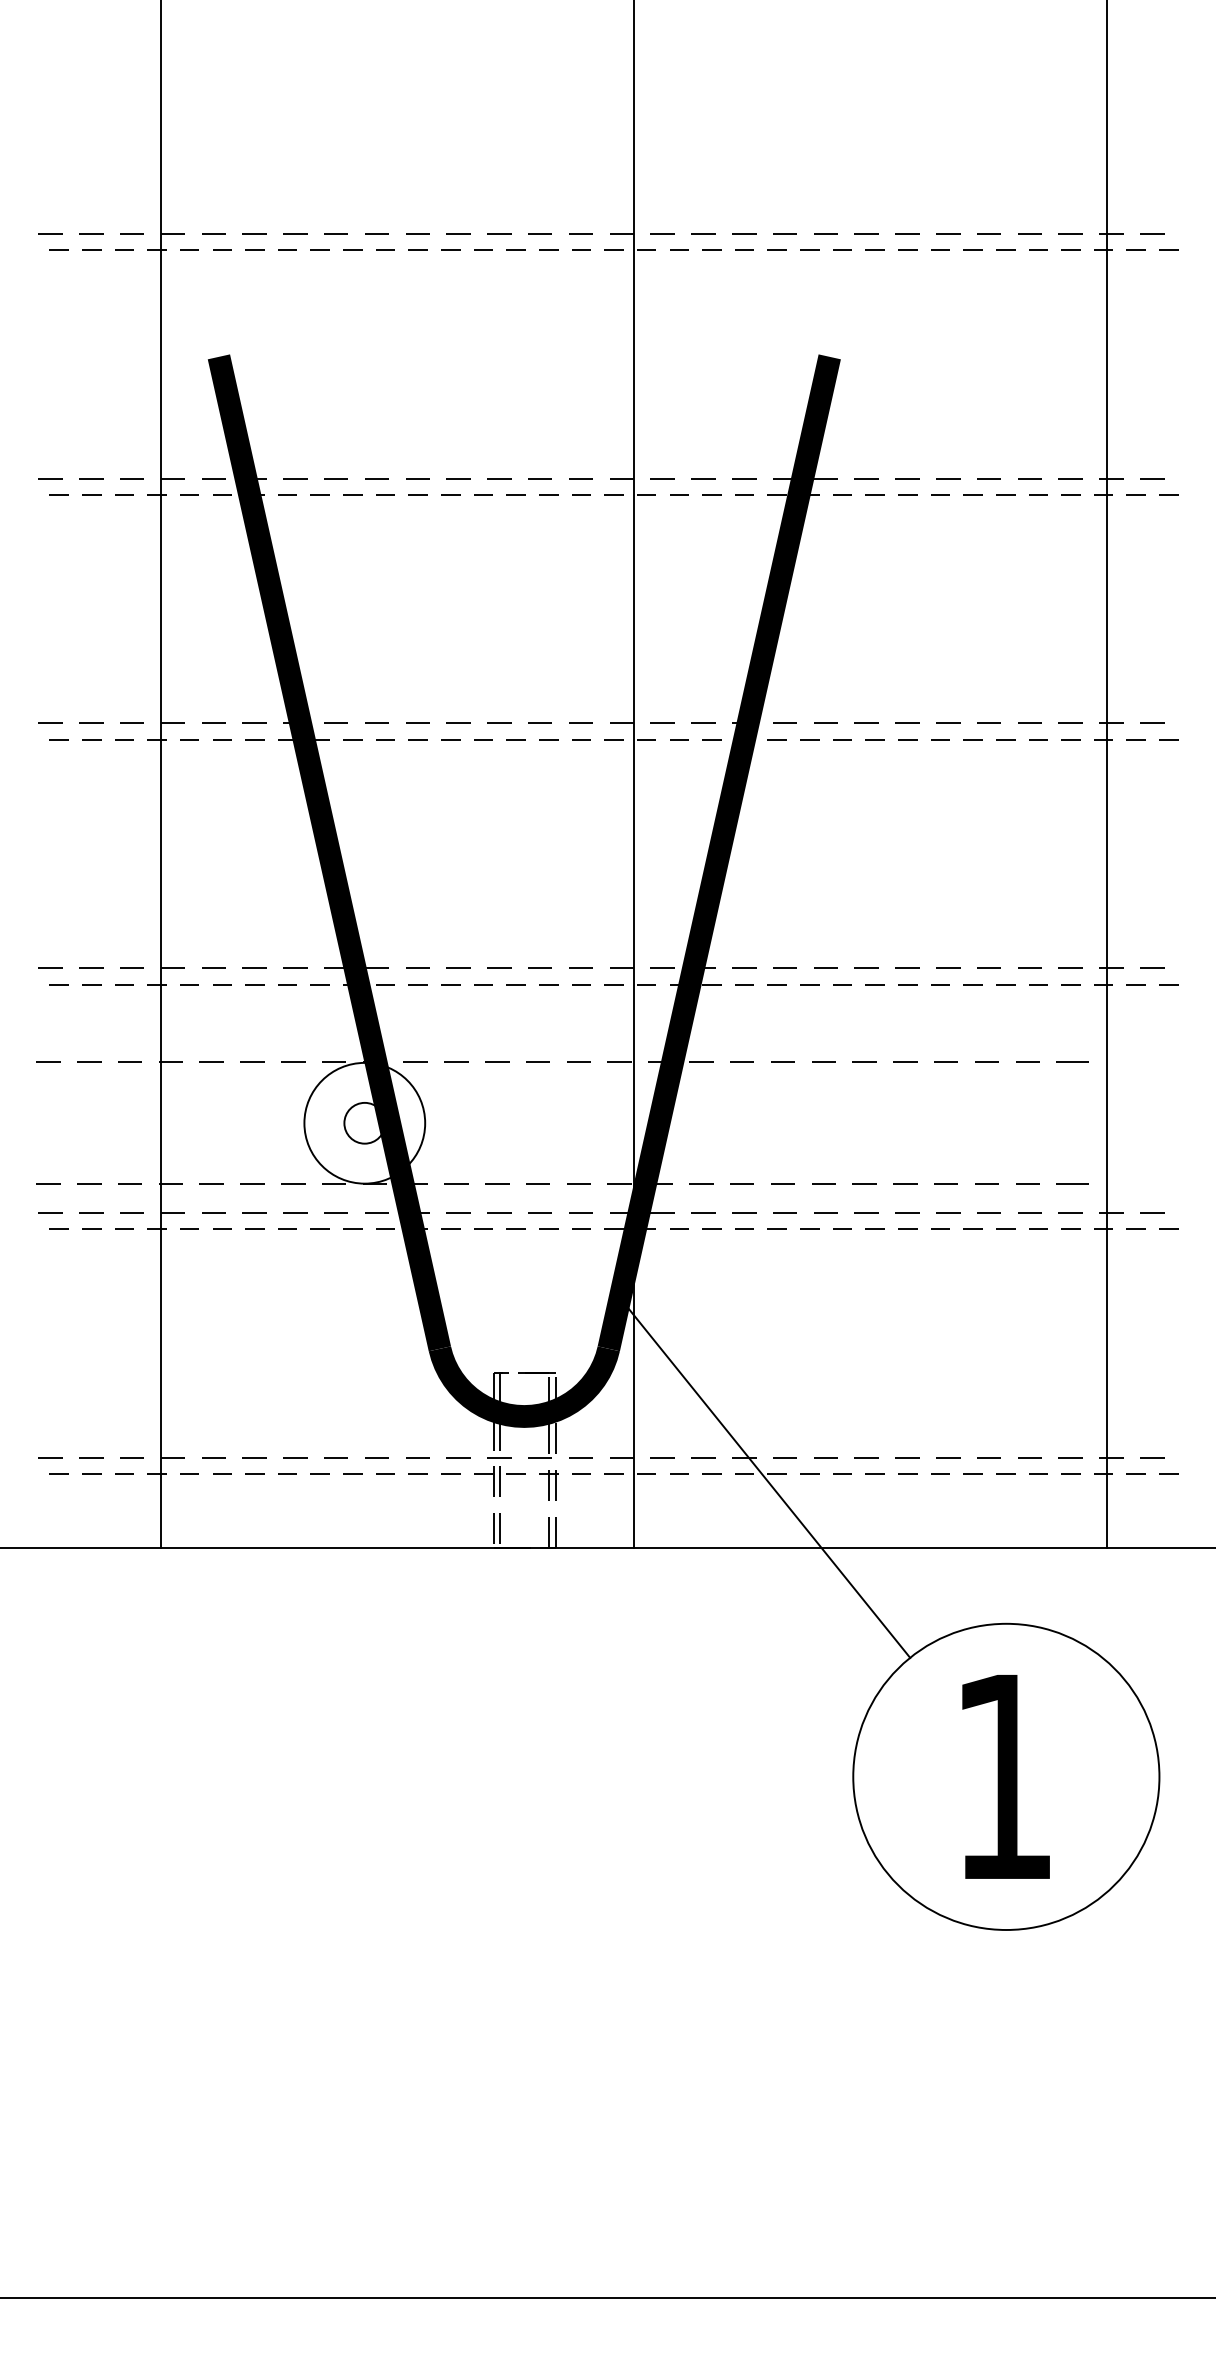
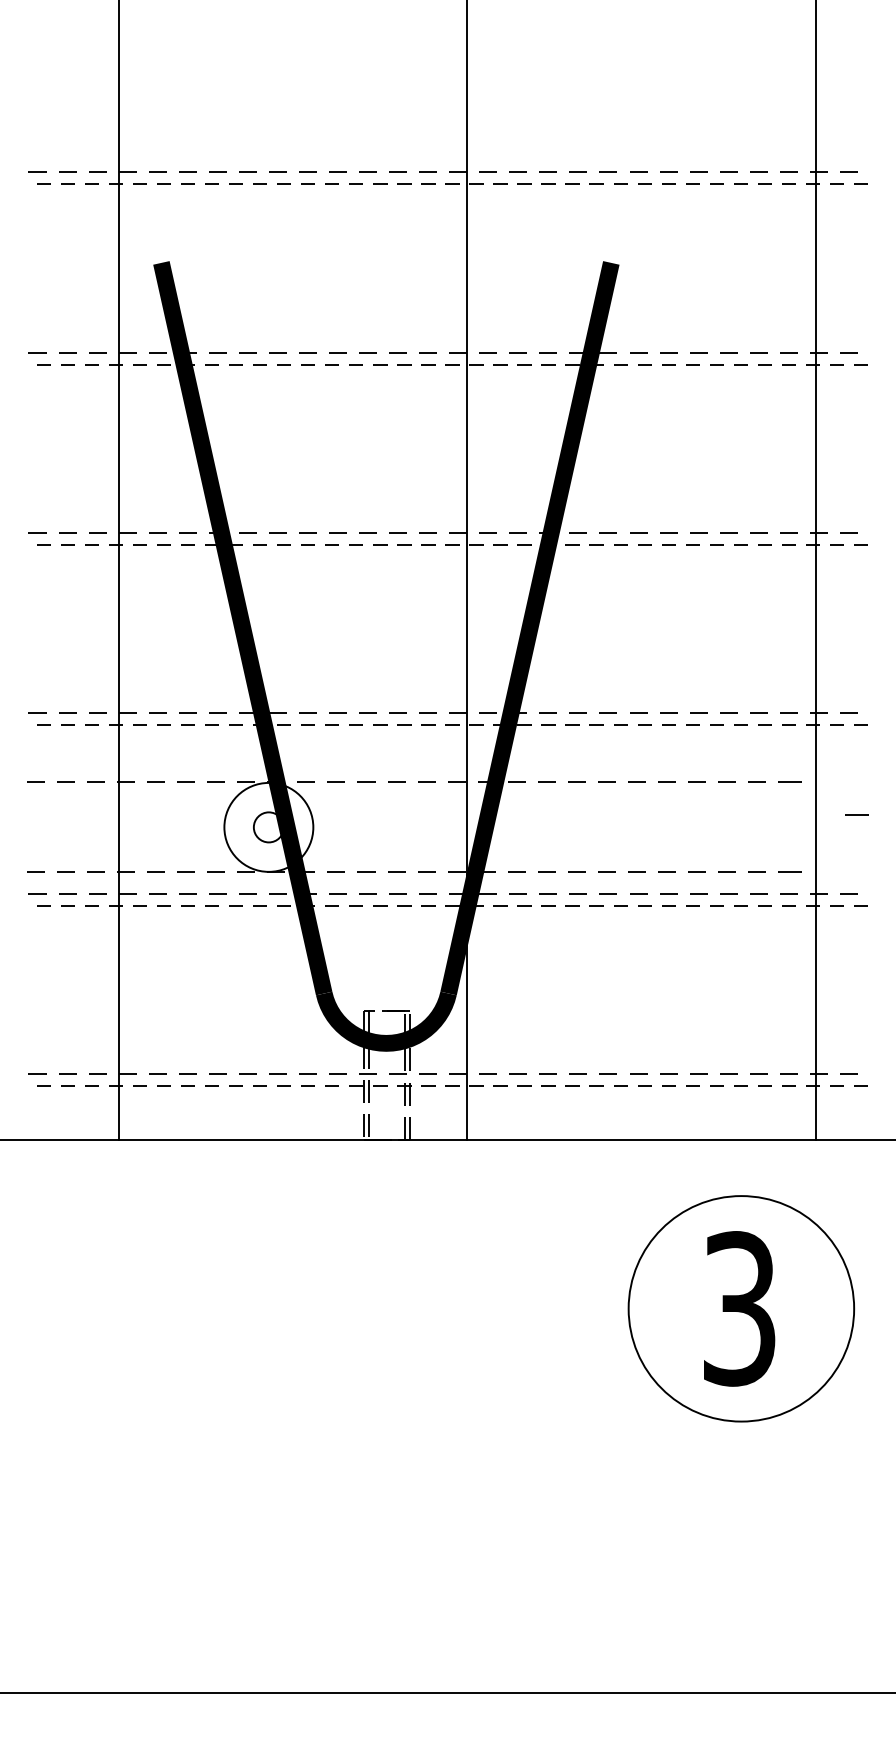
line: (1162, 1105) -> (856, 814), added
line: (764, 1477) -> (563, 1088), removed
text: (1003, 1776) -> (739, 1308), 1 -> 3

